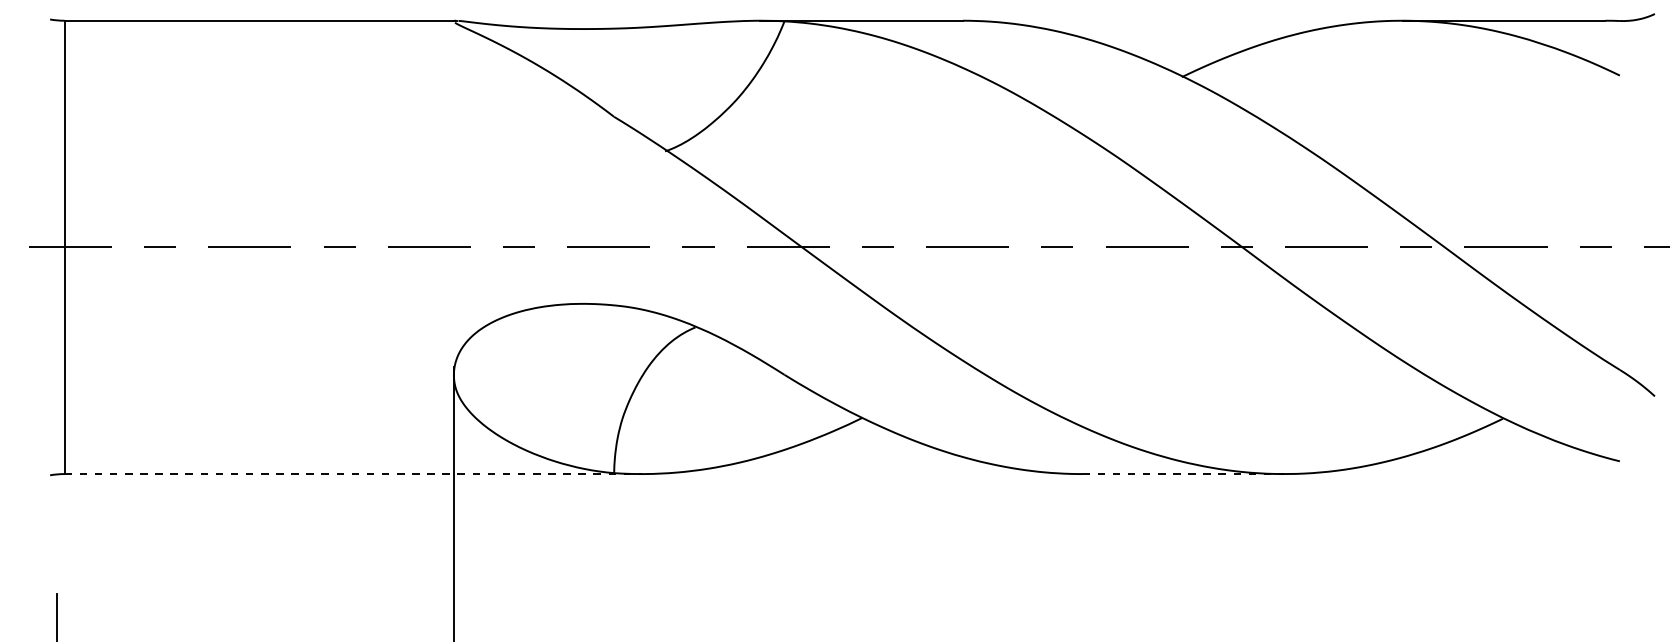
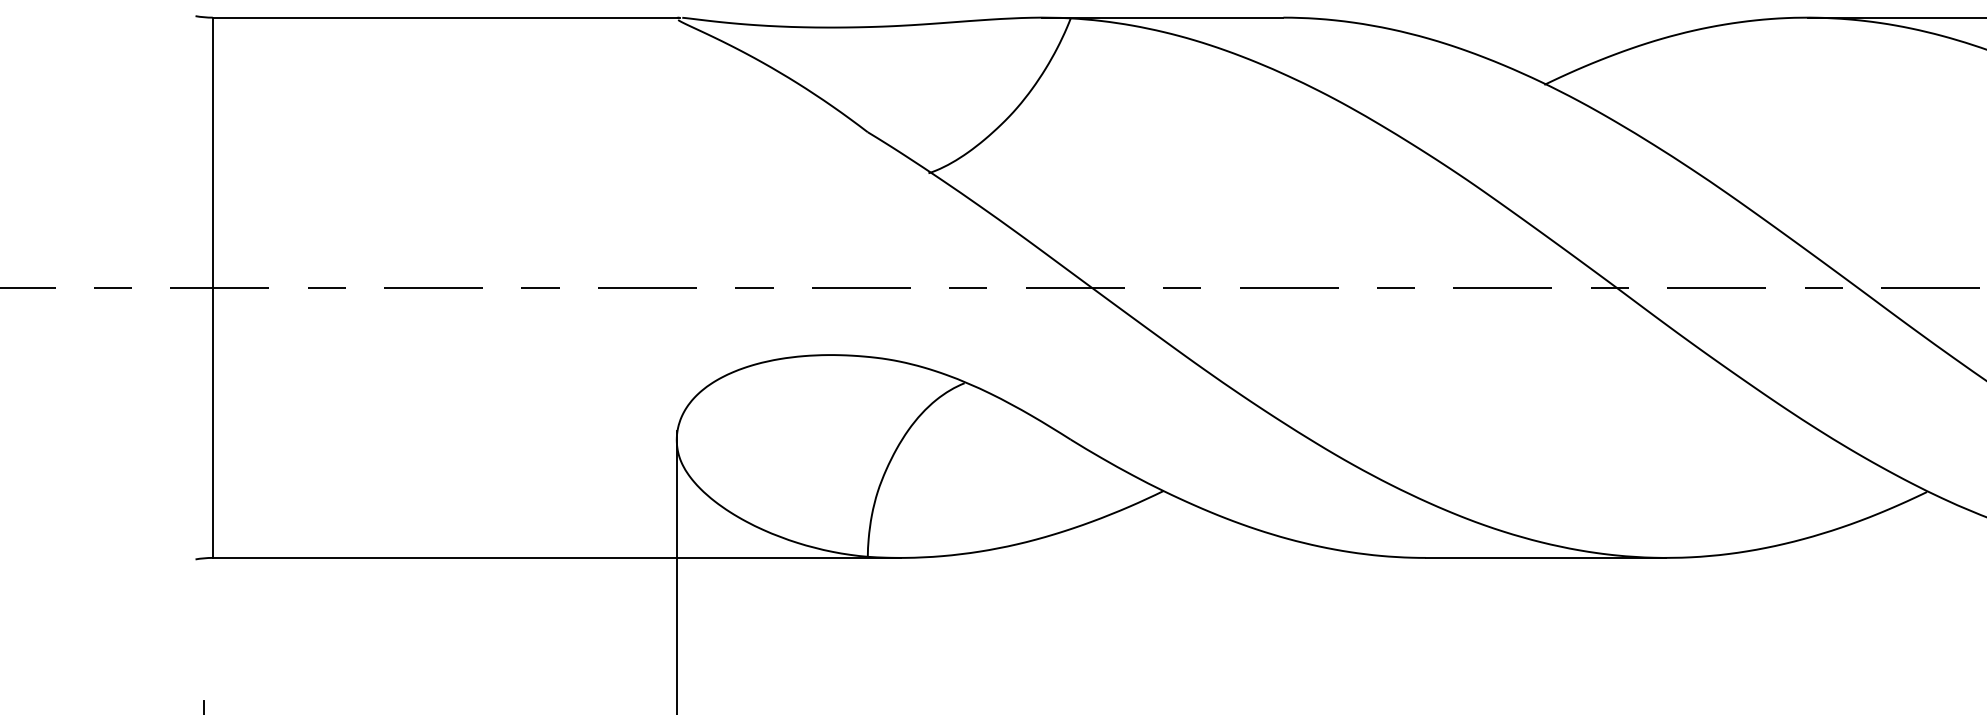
line: (353, 474) -> (557, 558), dashed -> solid
line: (1183, 474) -> (1546, 558), dashed -> solid

